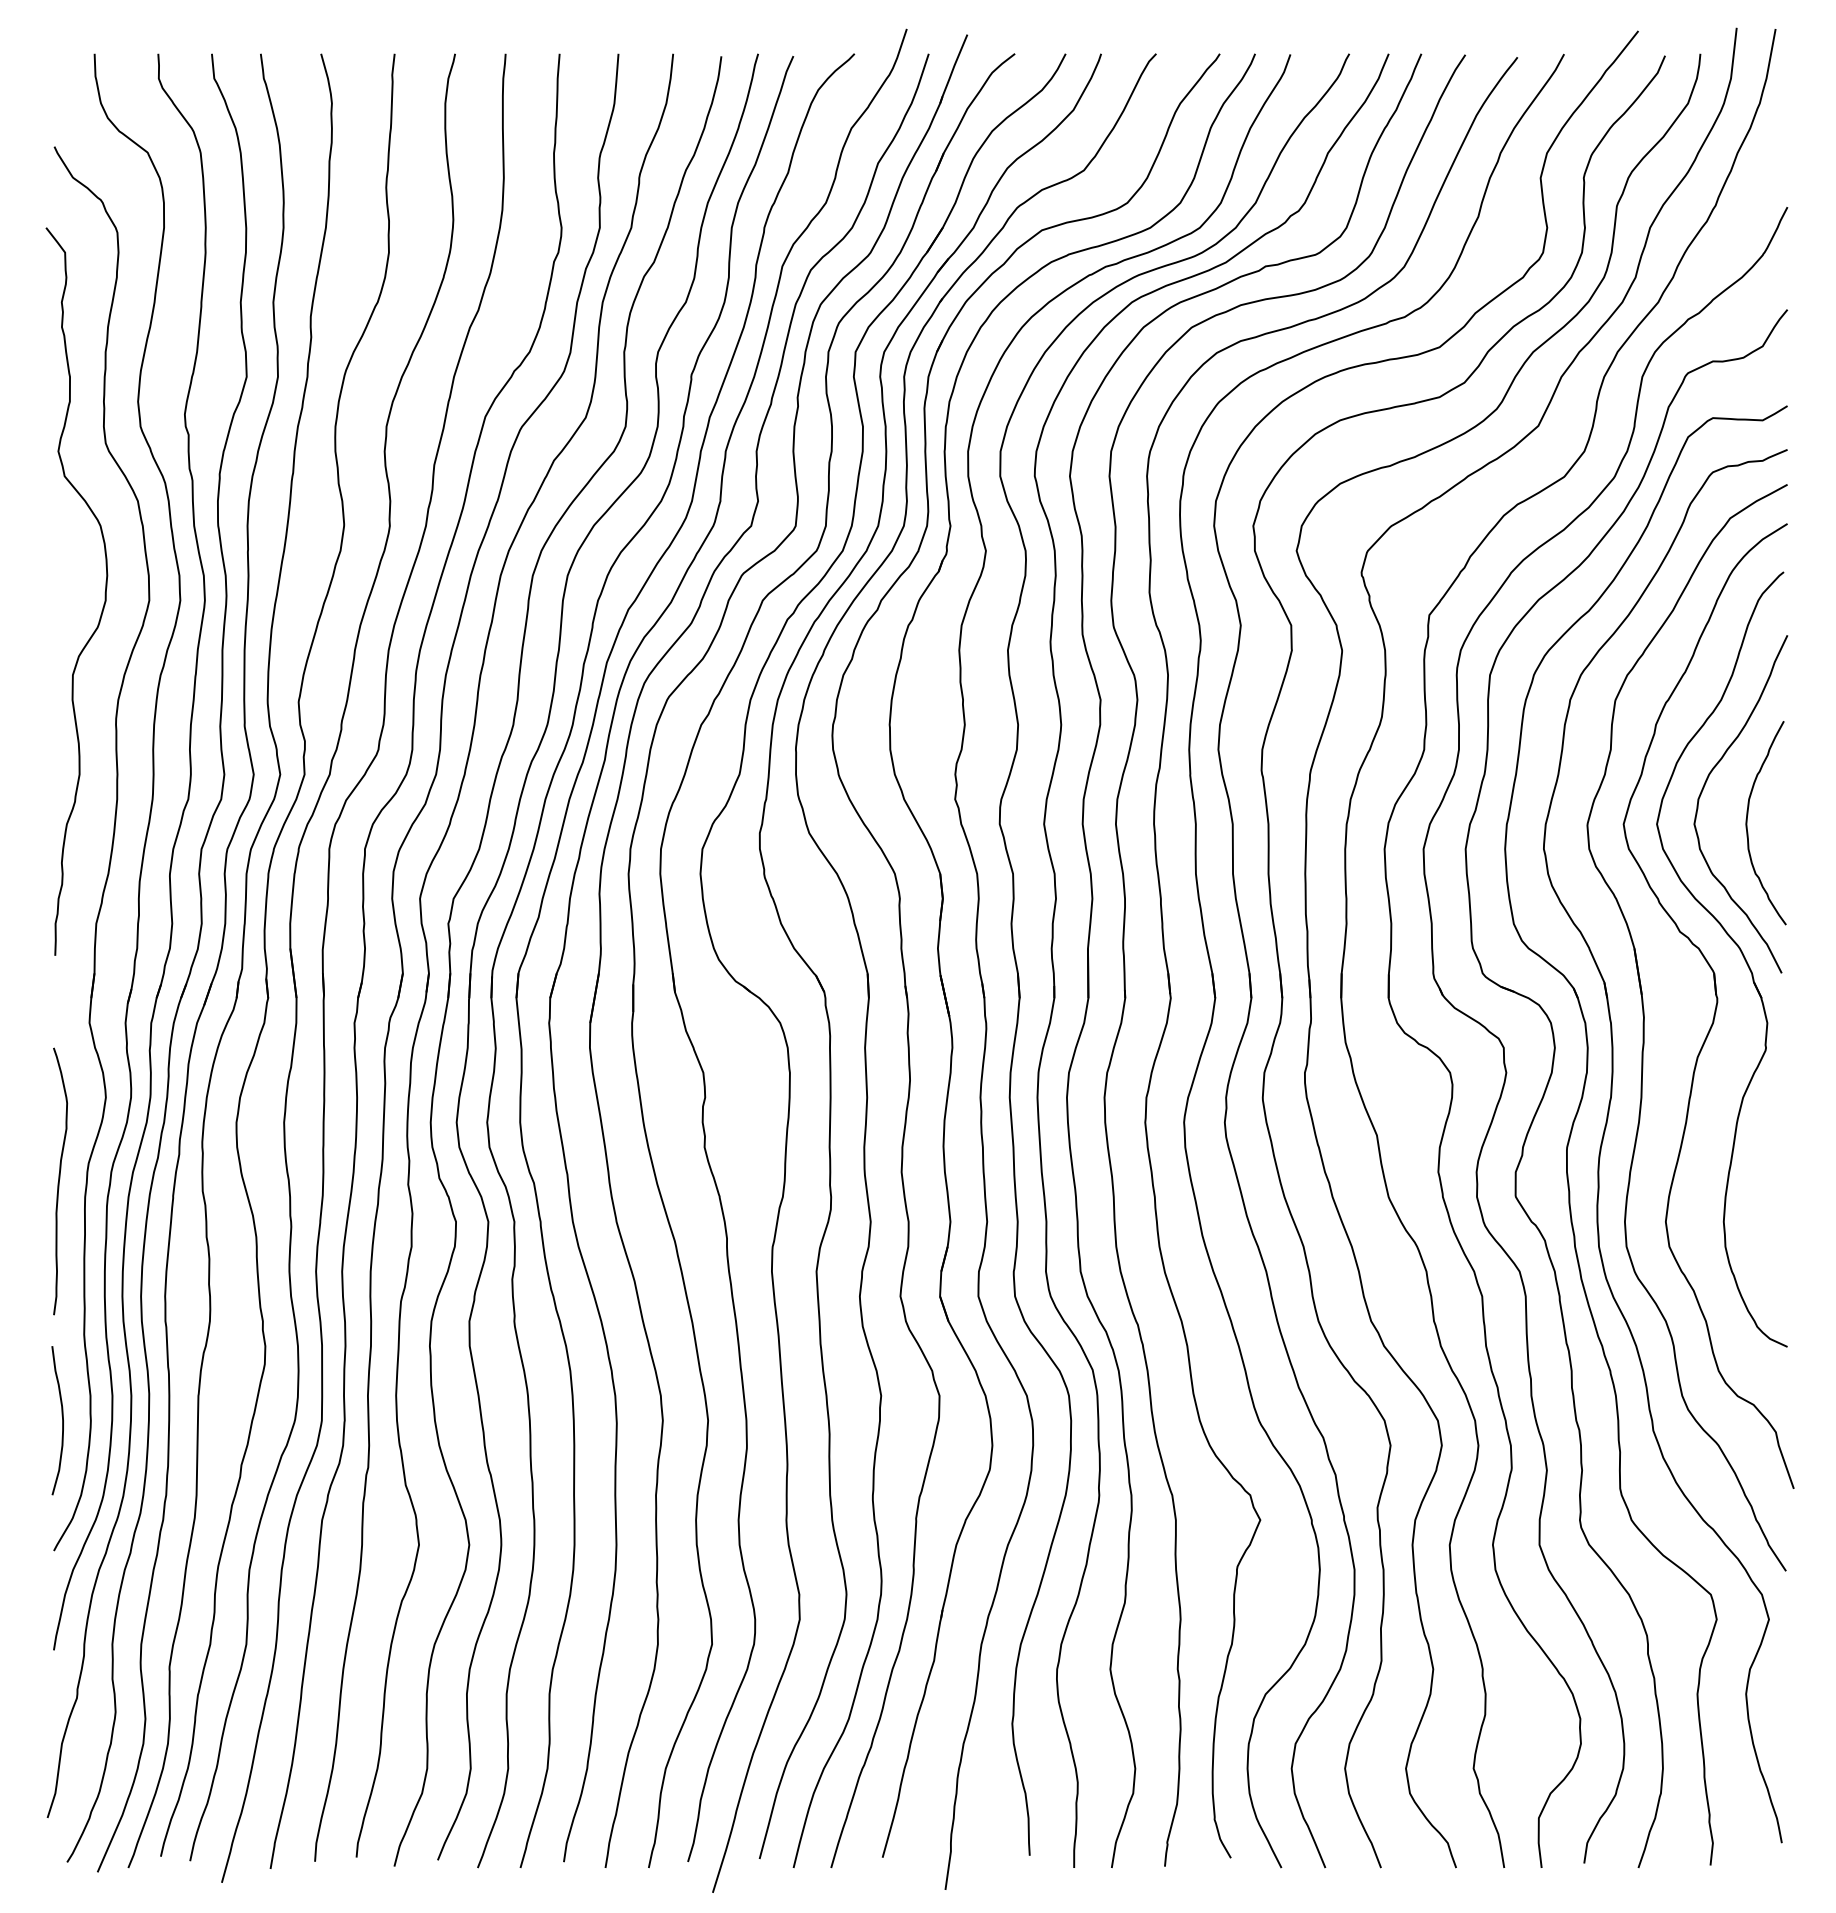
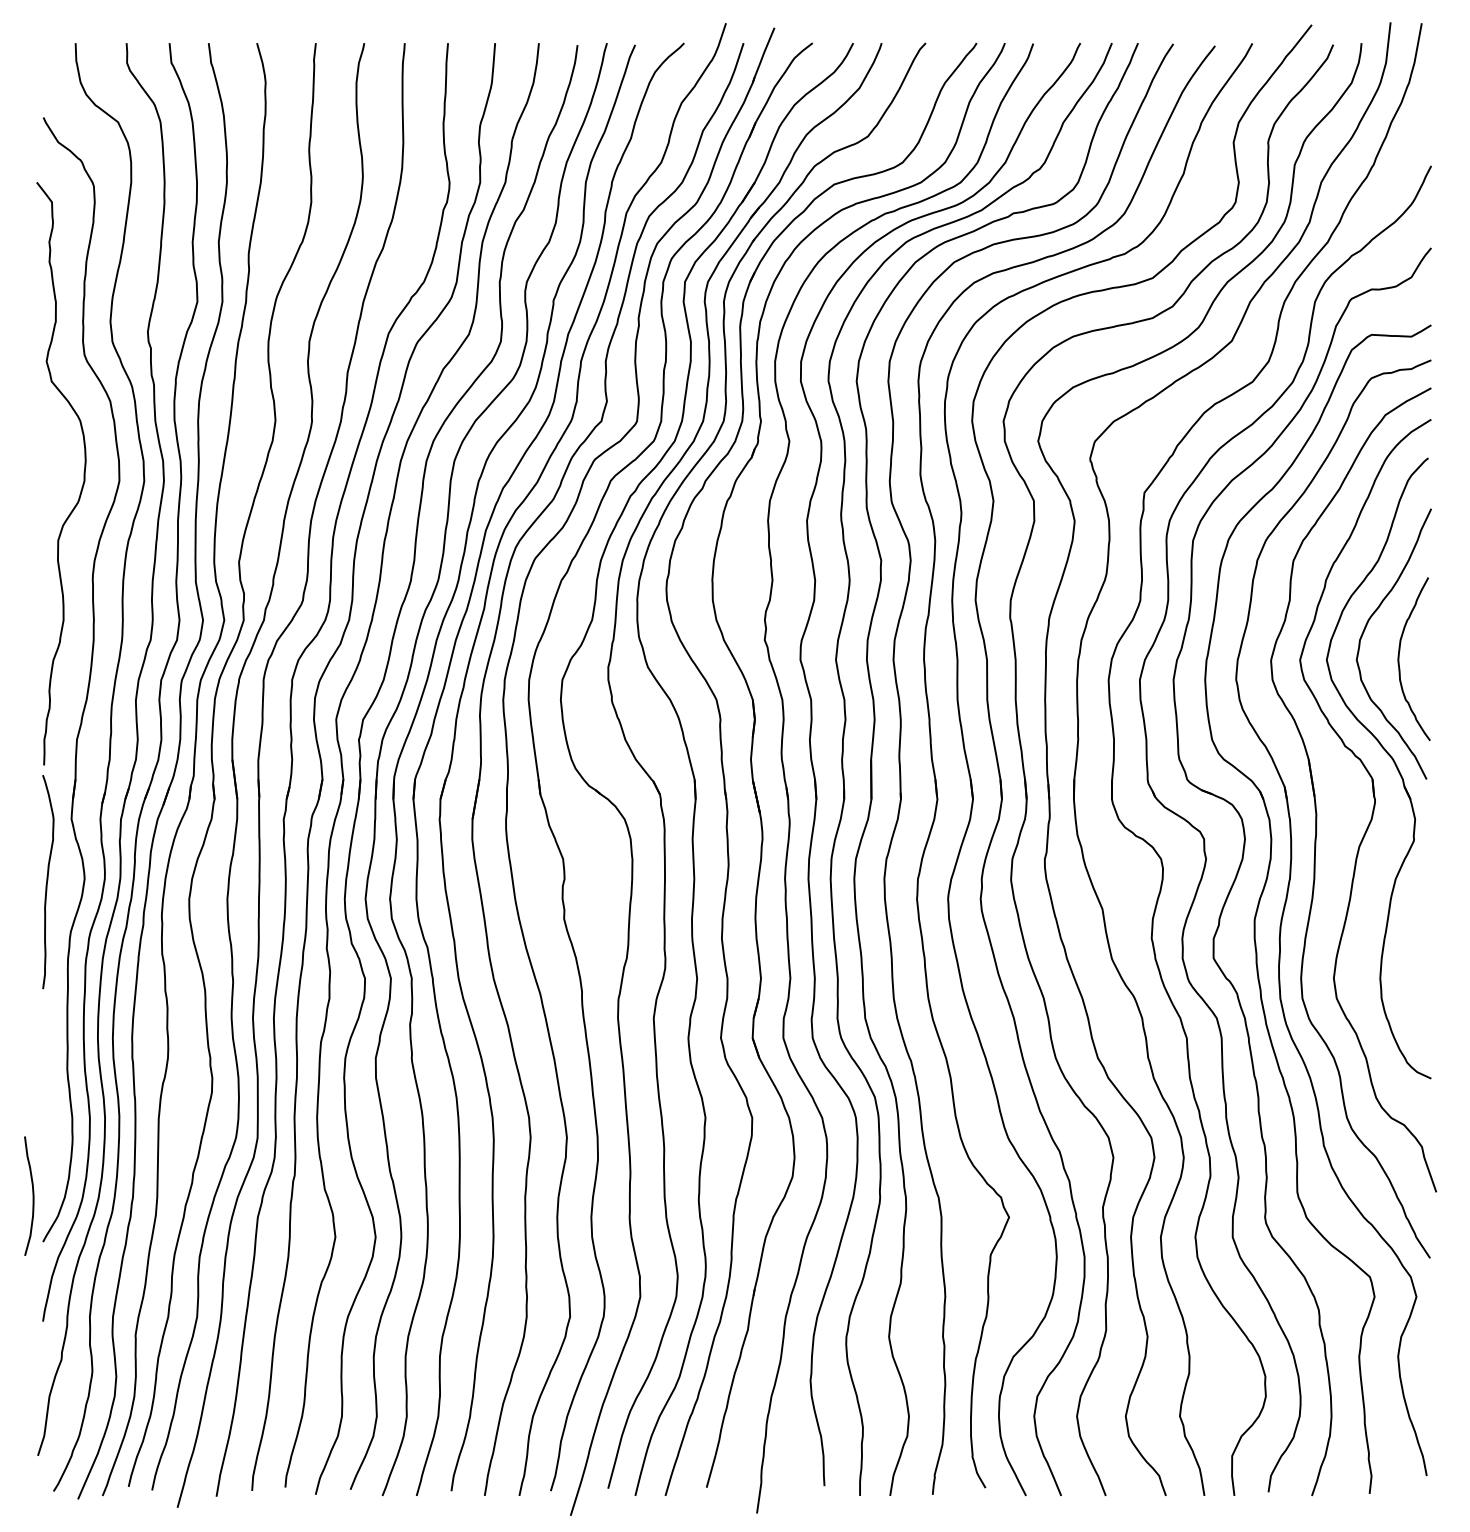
curve: (59, 1181) -> (47, 882), moved
curve: (62, 1420) -> (33, 1196), moved

